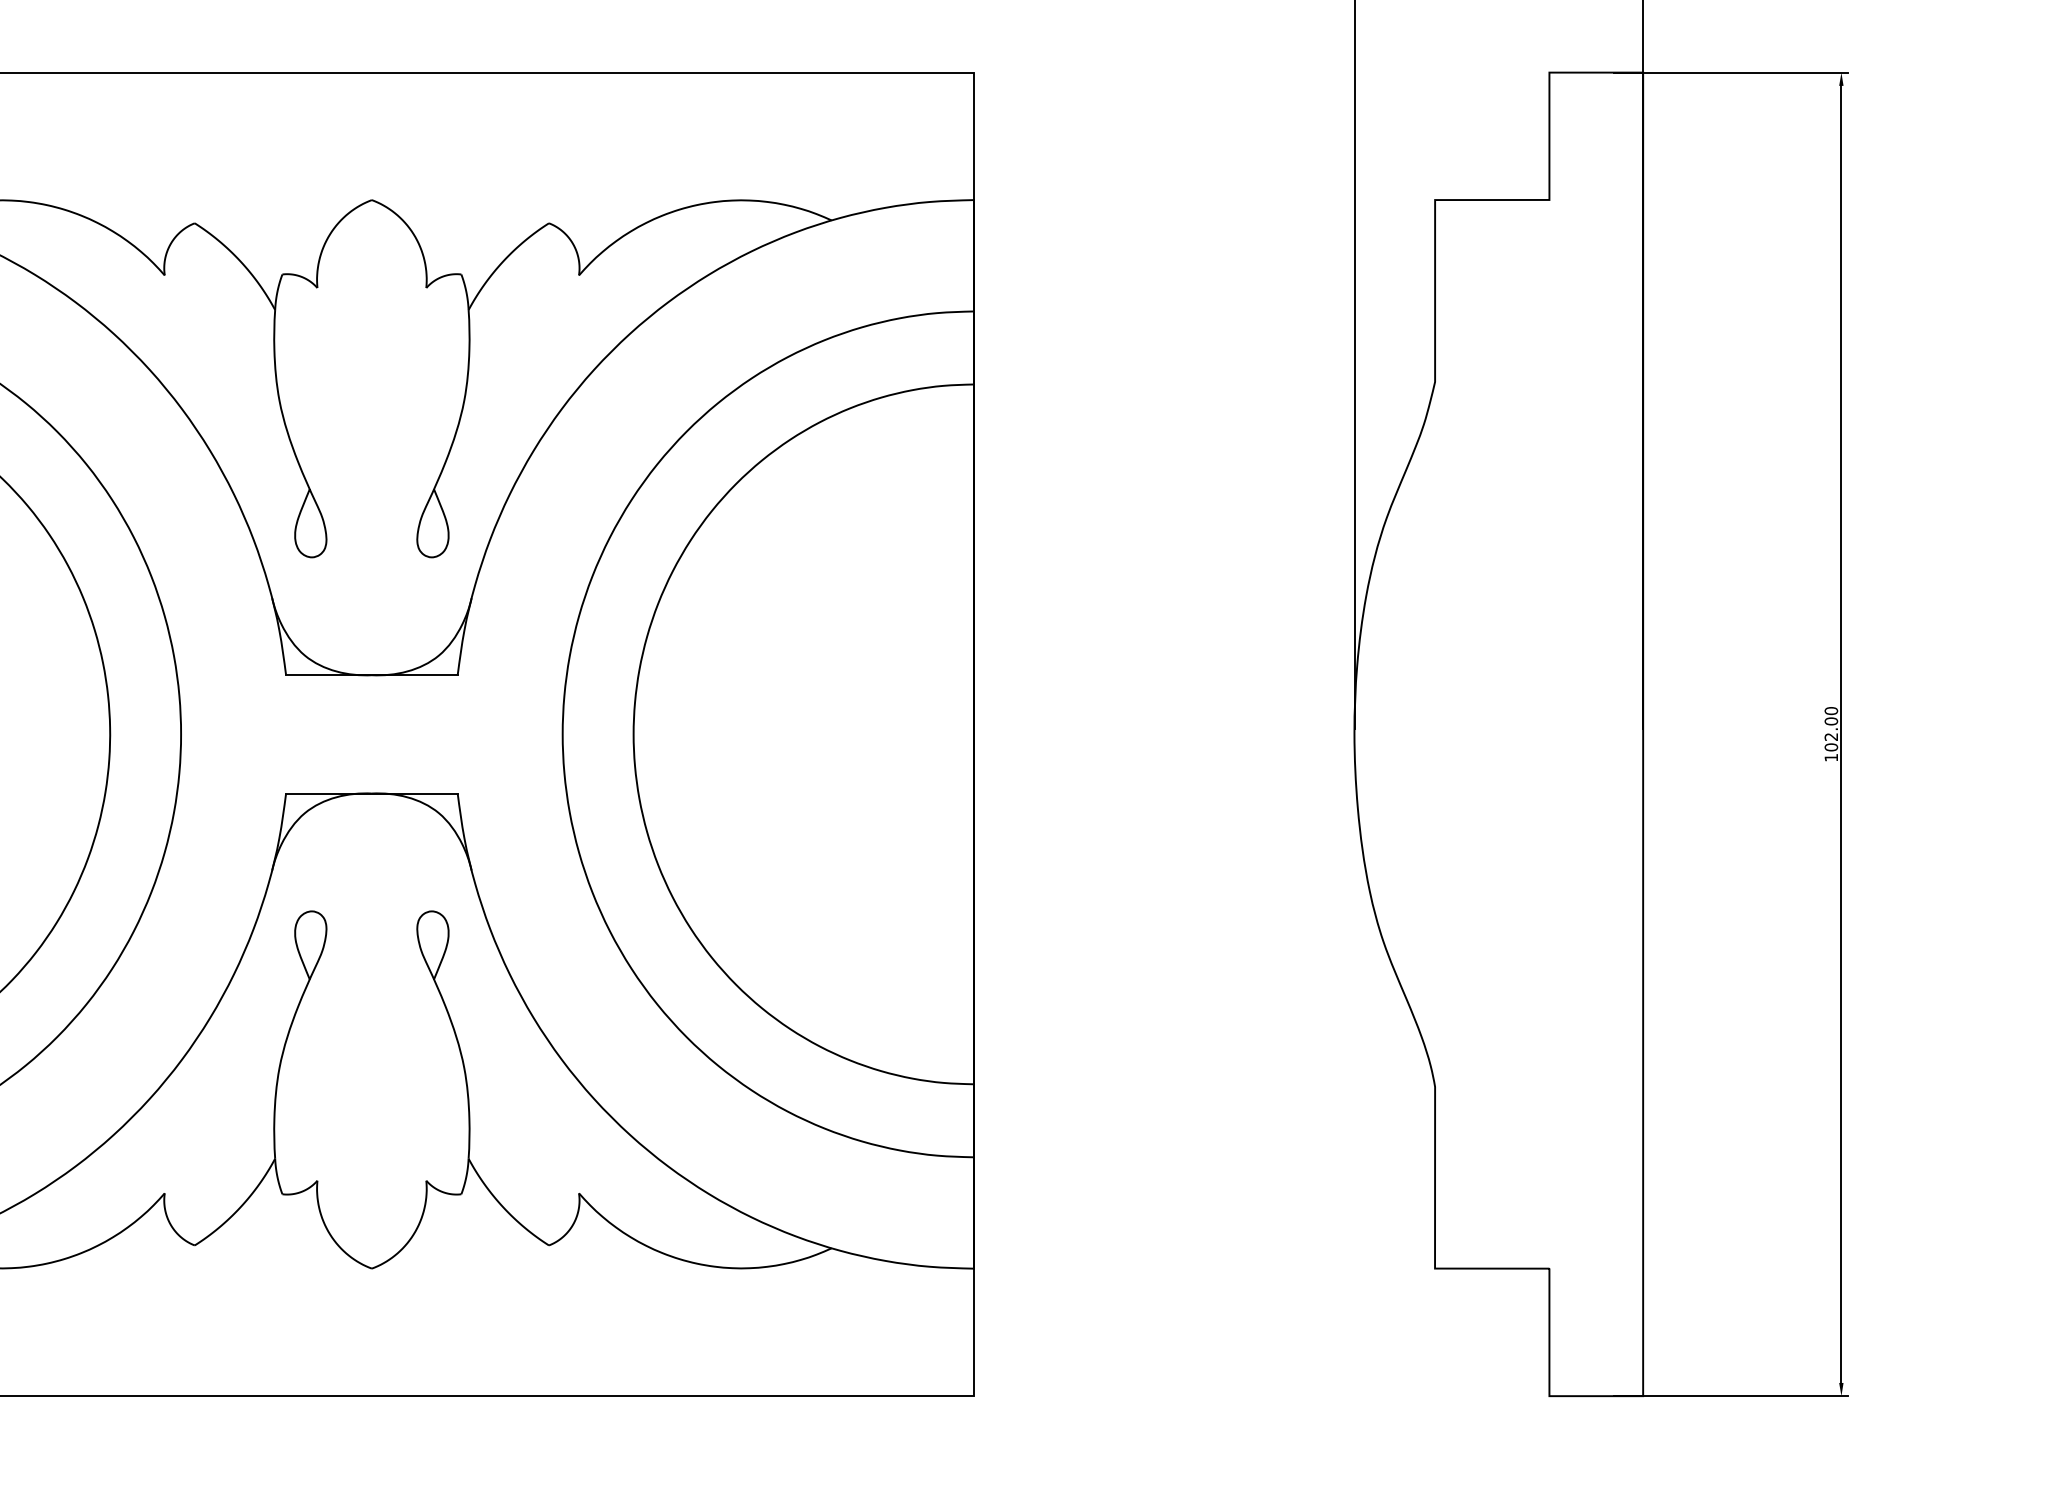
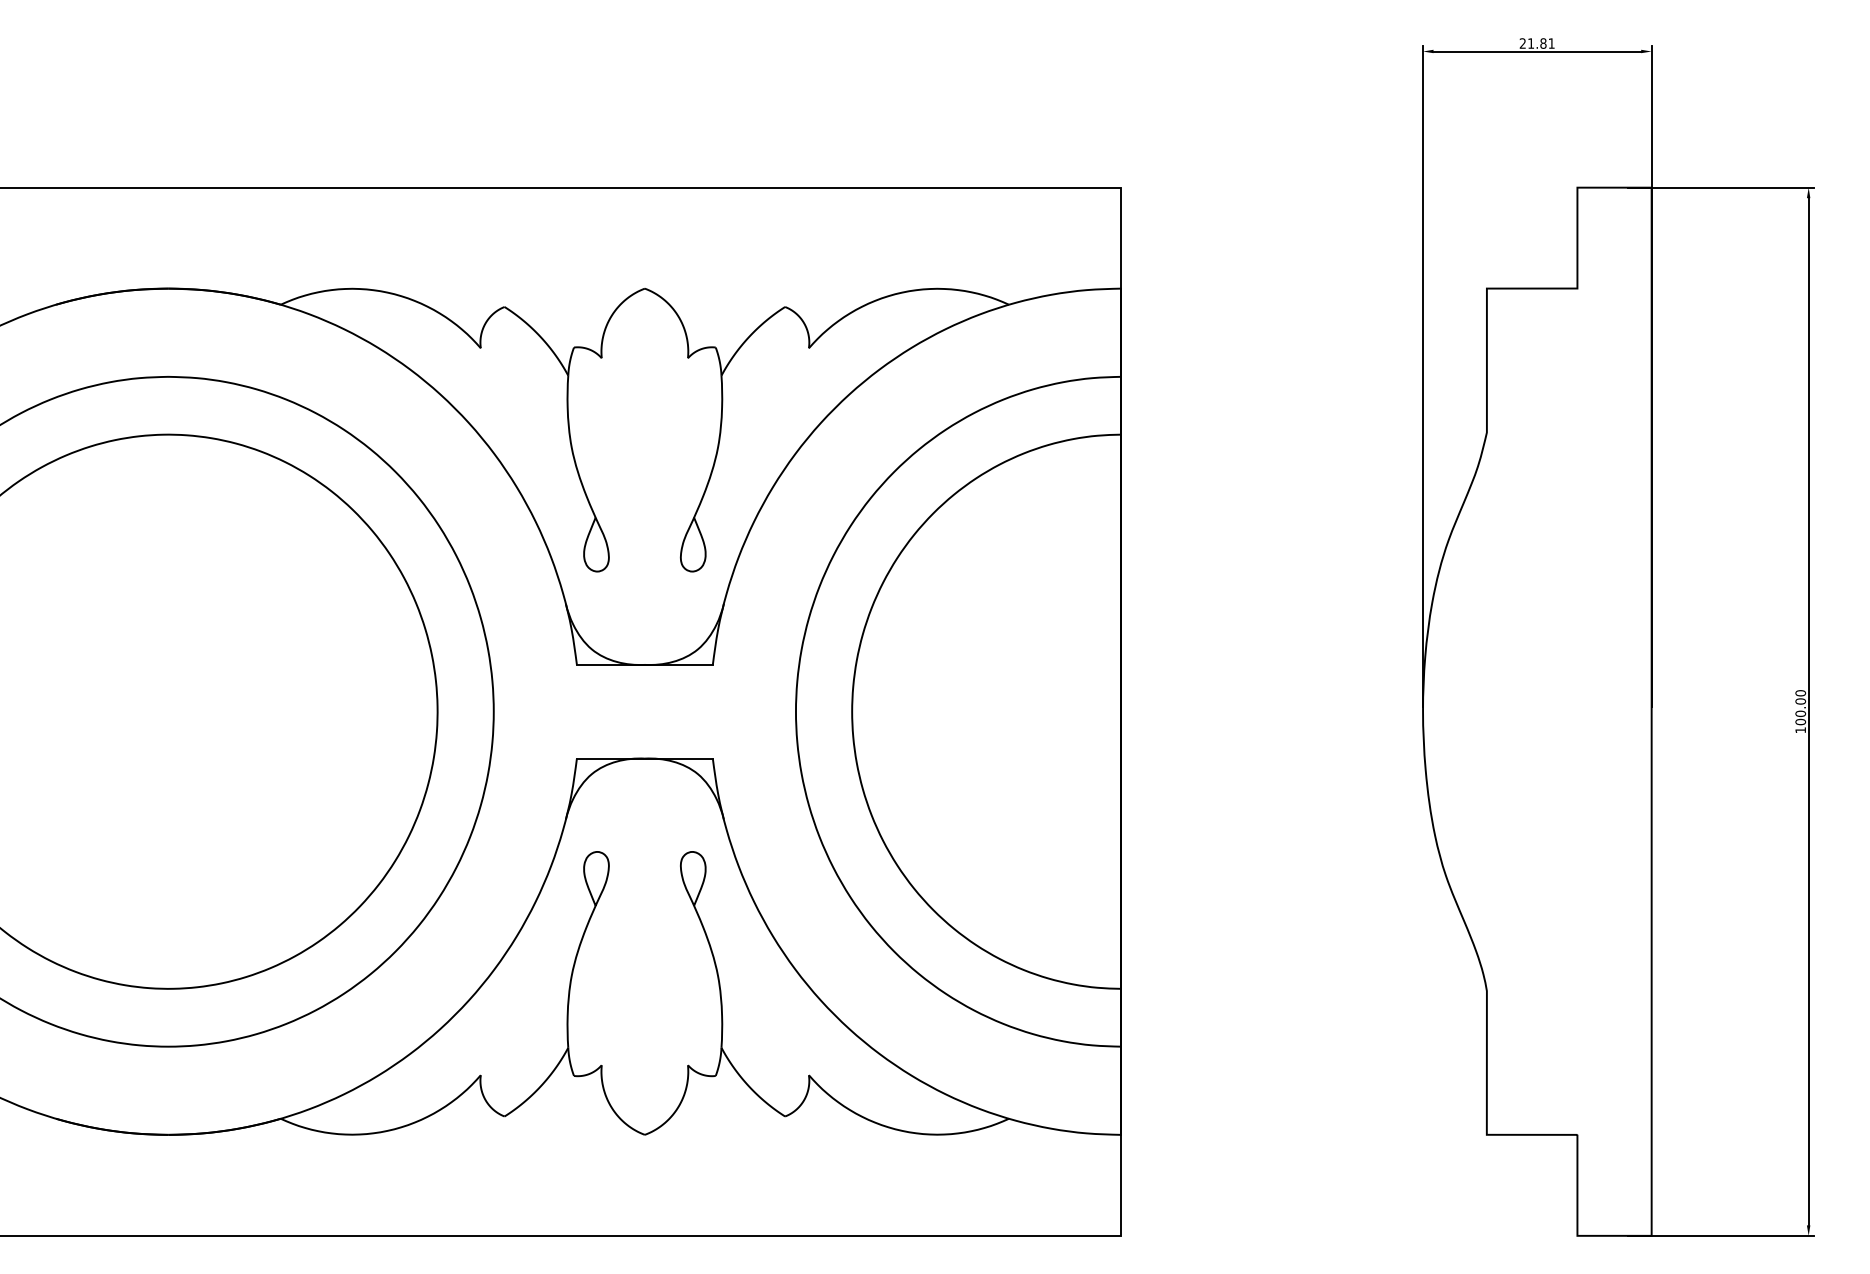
text: (1831, 736) -> (1800, 713), 102.00 -> 100.00

